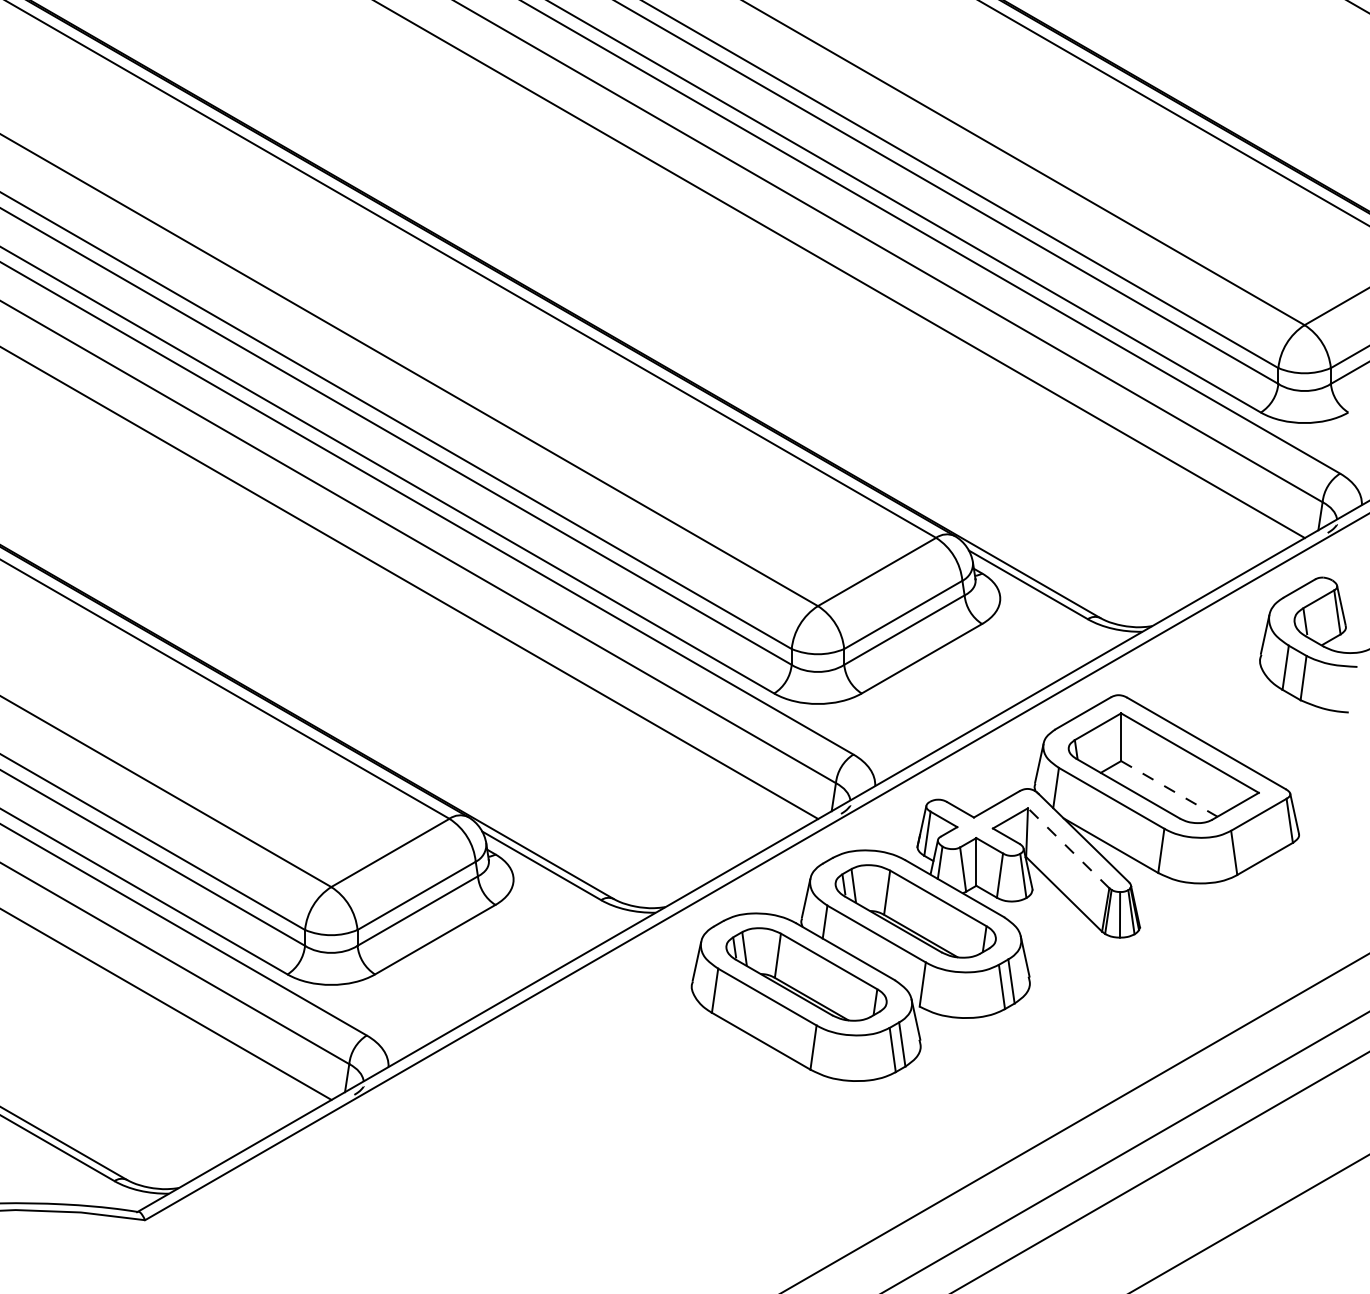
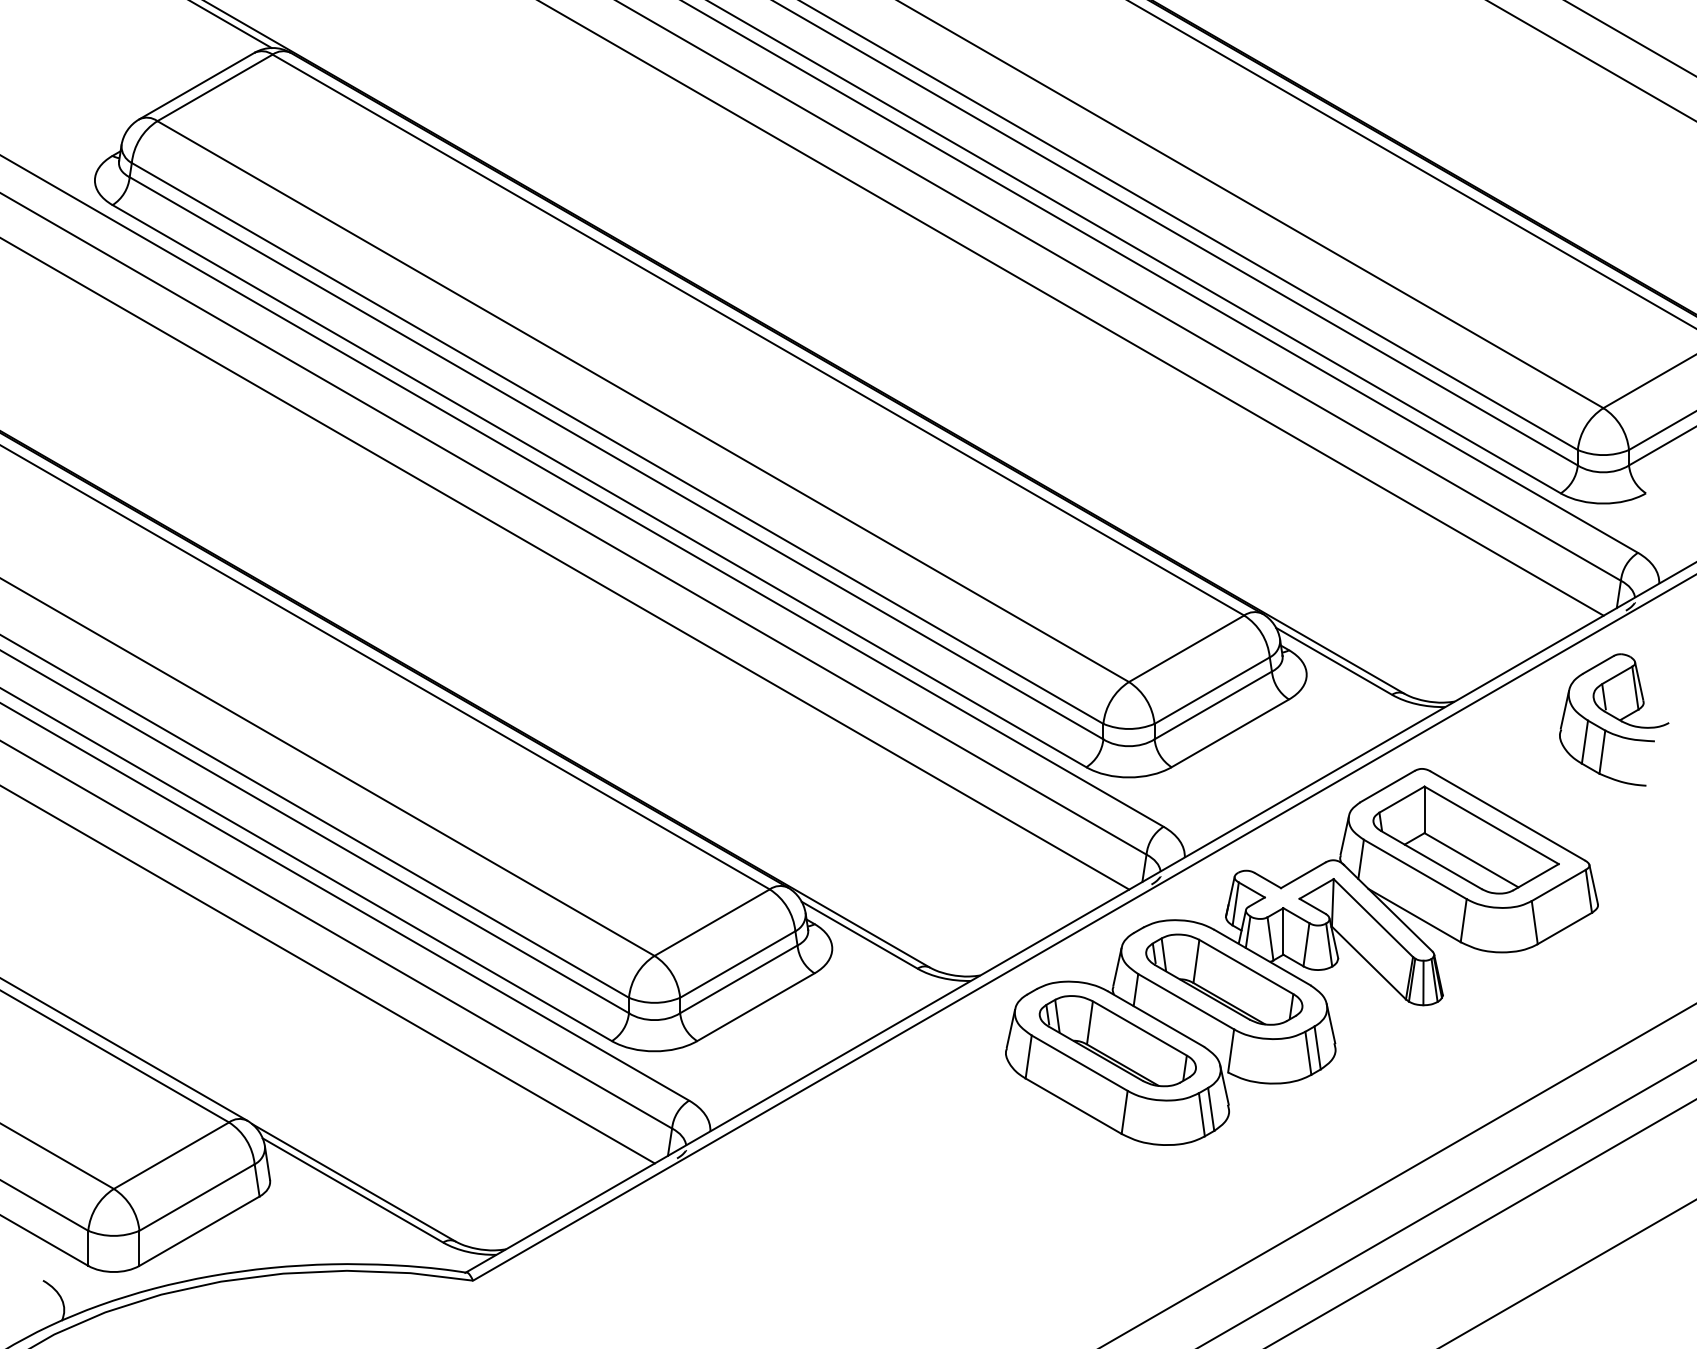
line: (1169, 789) -> (1471, 860), dashed -> solid
line: (1068, 848) -> (1373, 918), dashed -> solid

